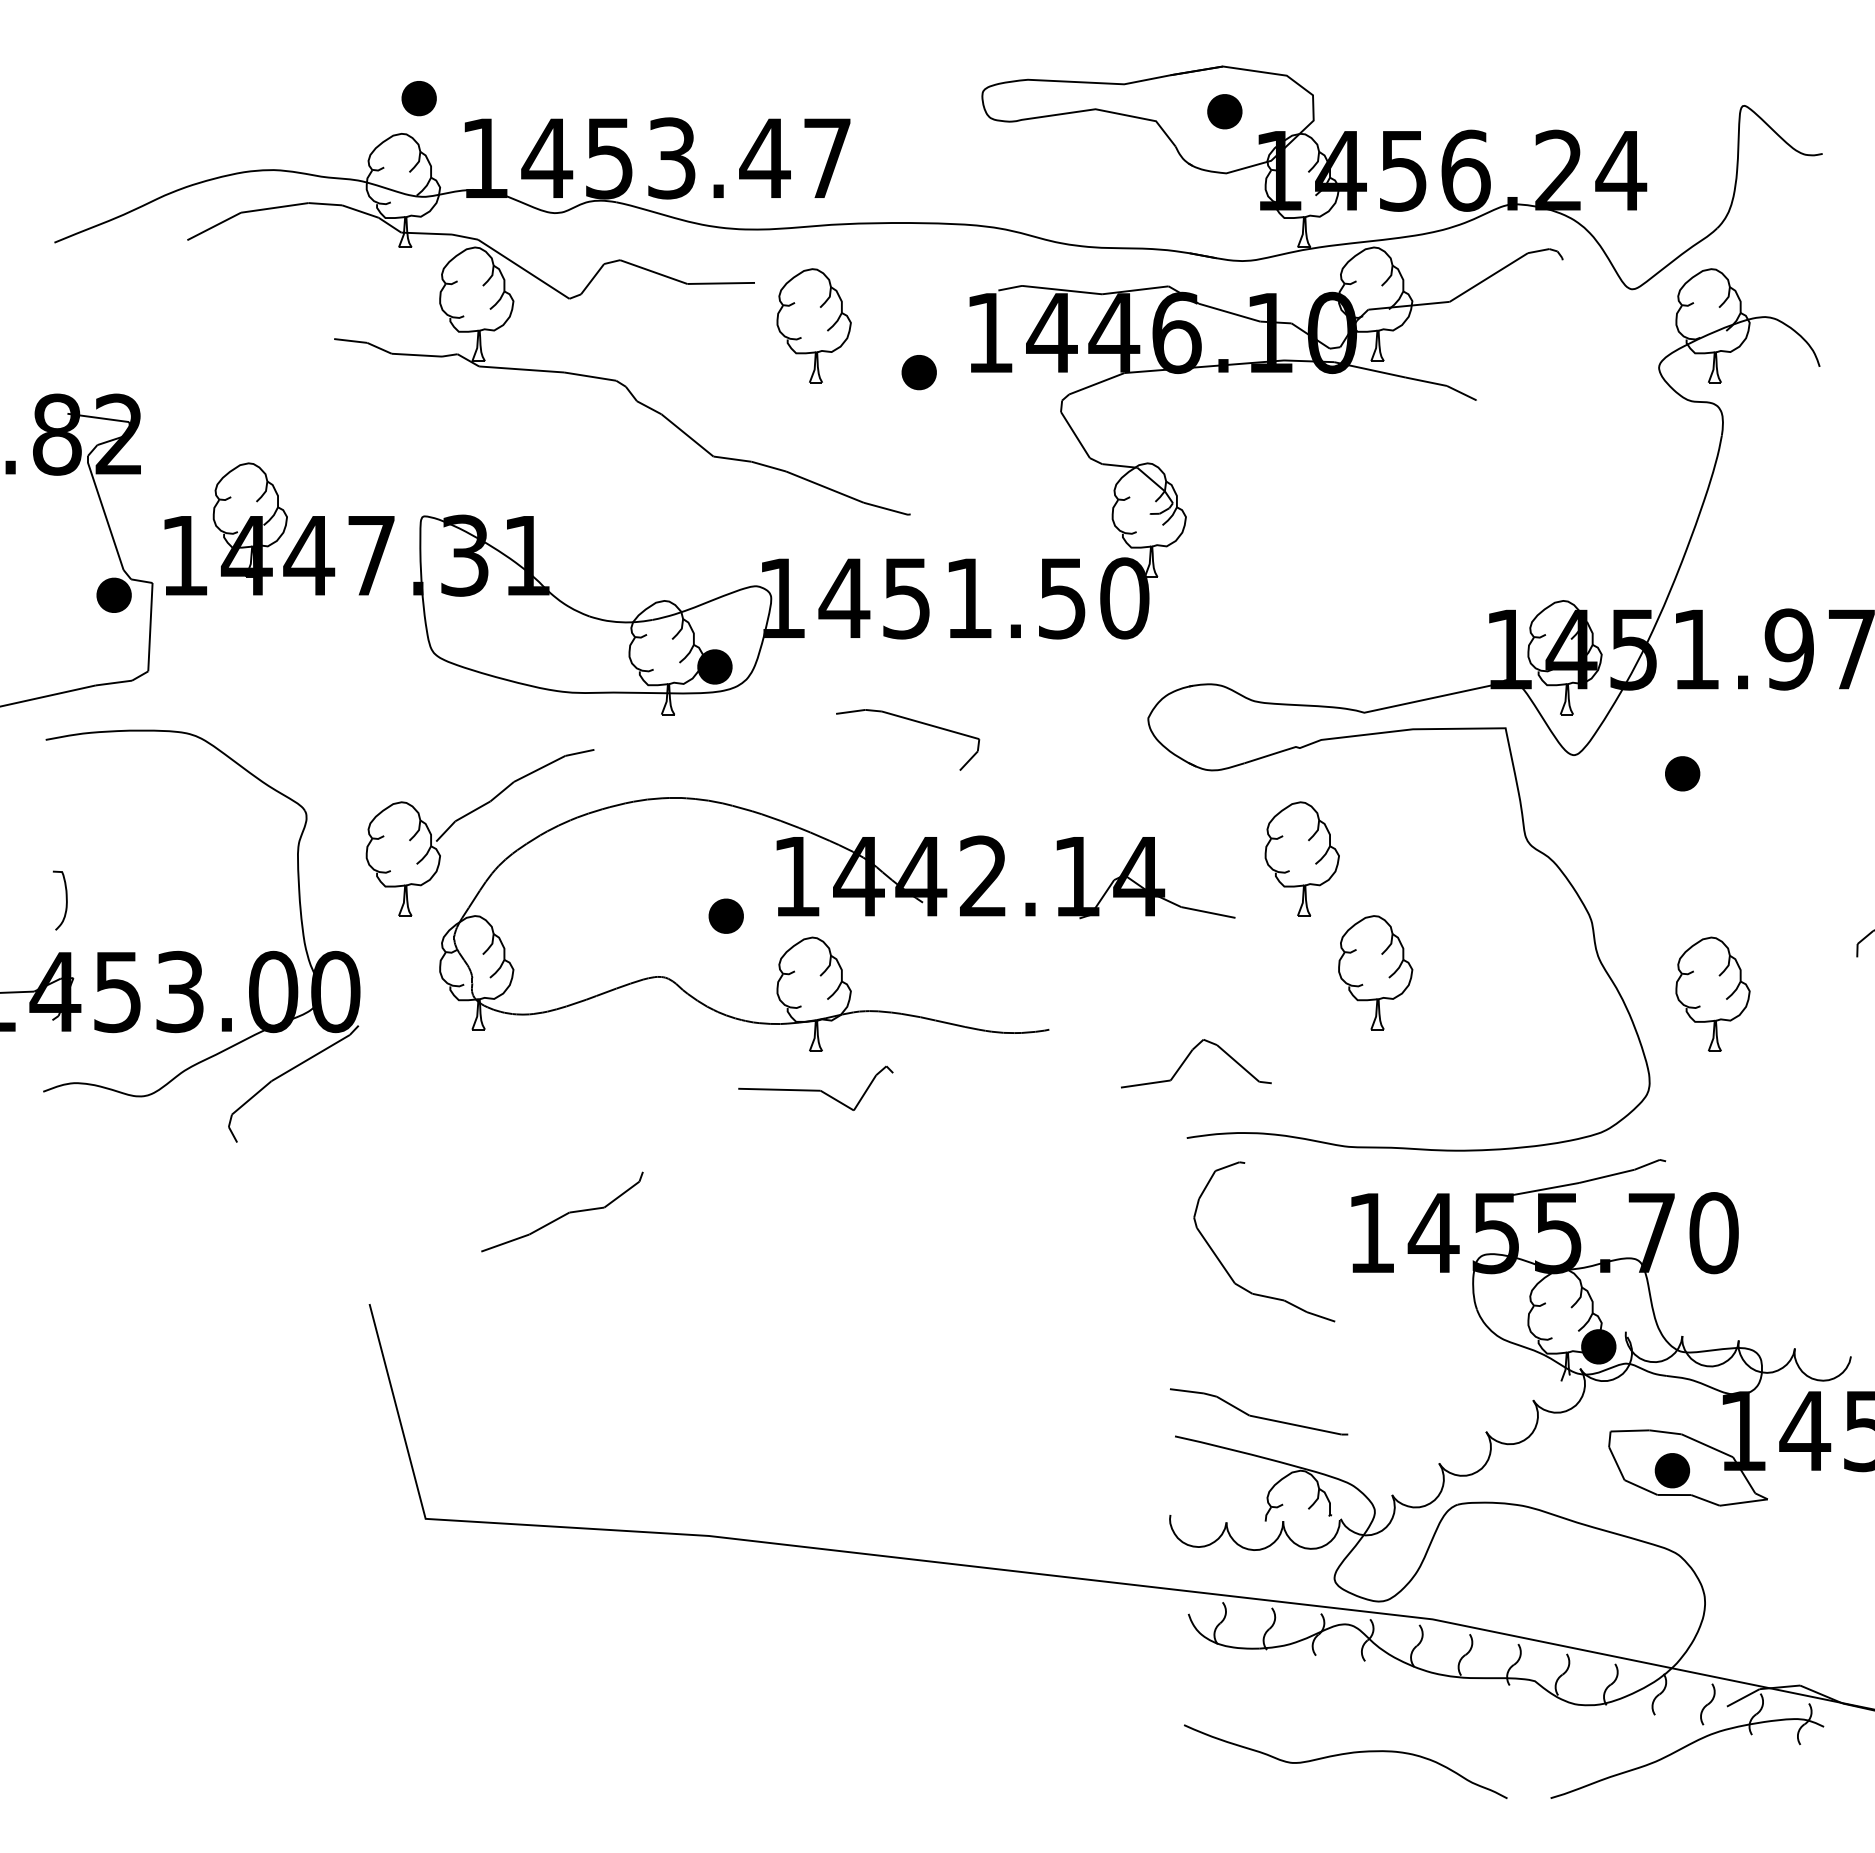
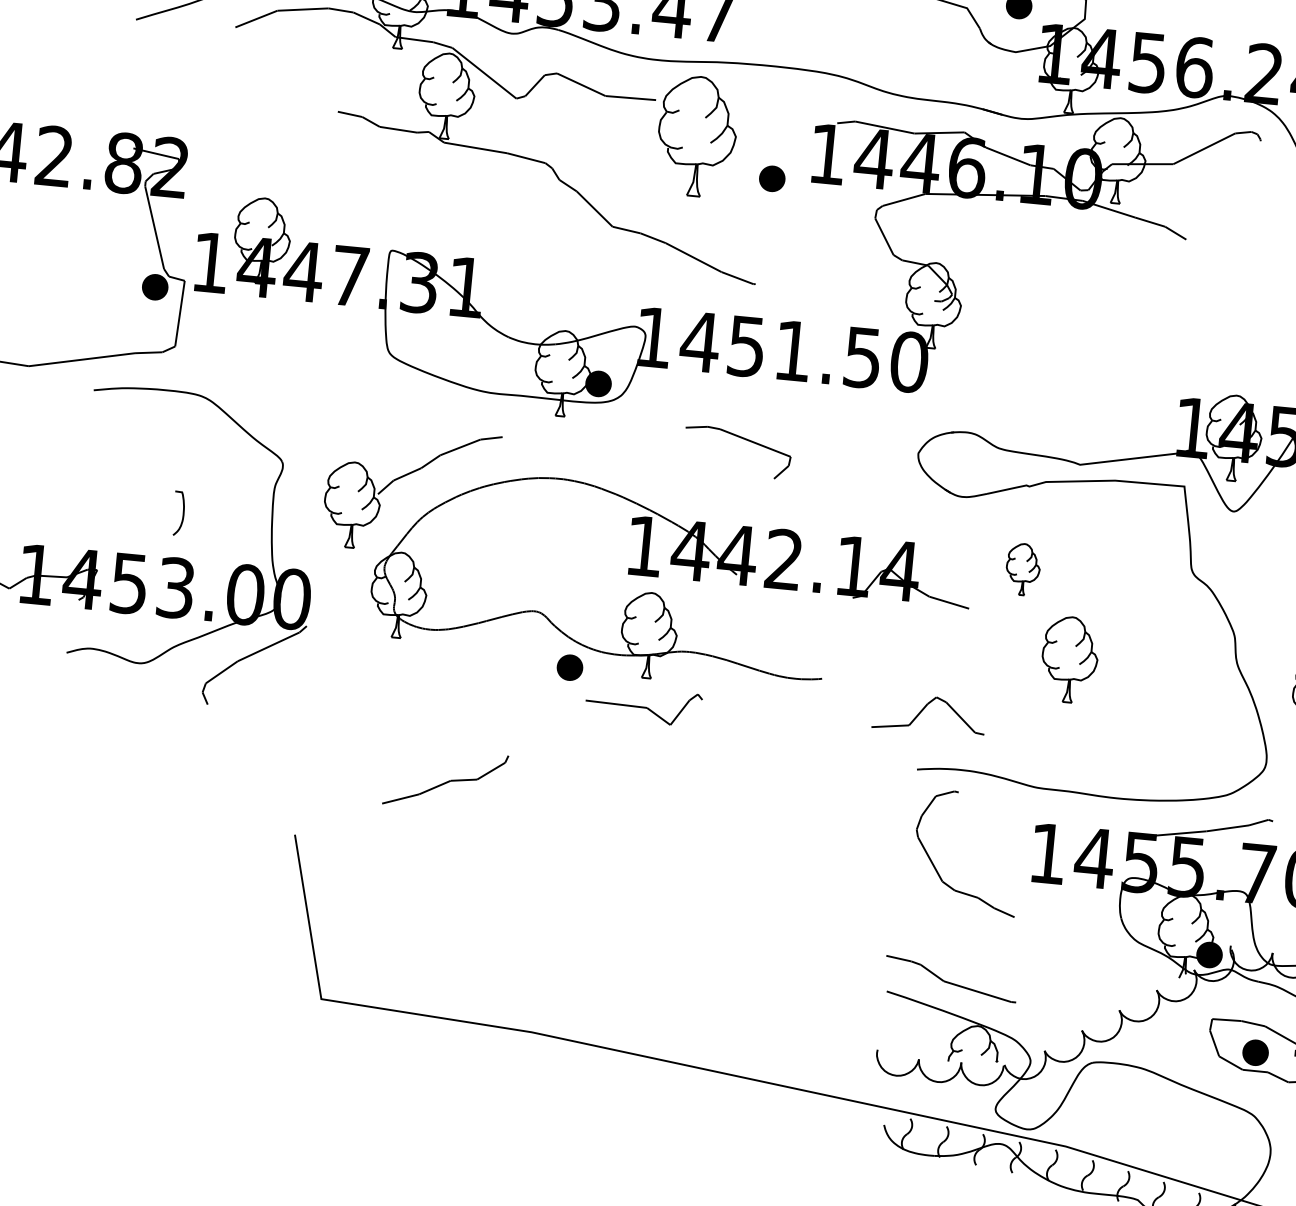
part: (813, 325) -> (696, 136), size x1.4
part: (1301, 858) -> (1022, 569), size x0.6
curve: (65, 899) -> (182, 513), moved
part: (725, 915) -> (569, 667), moved

